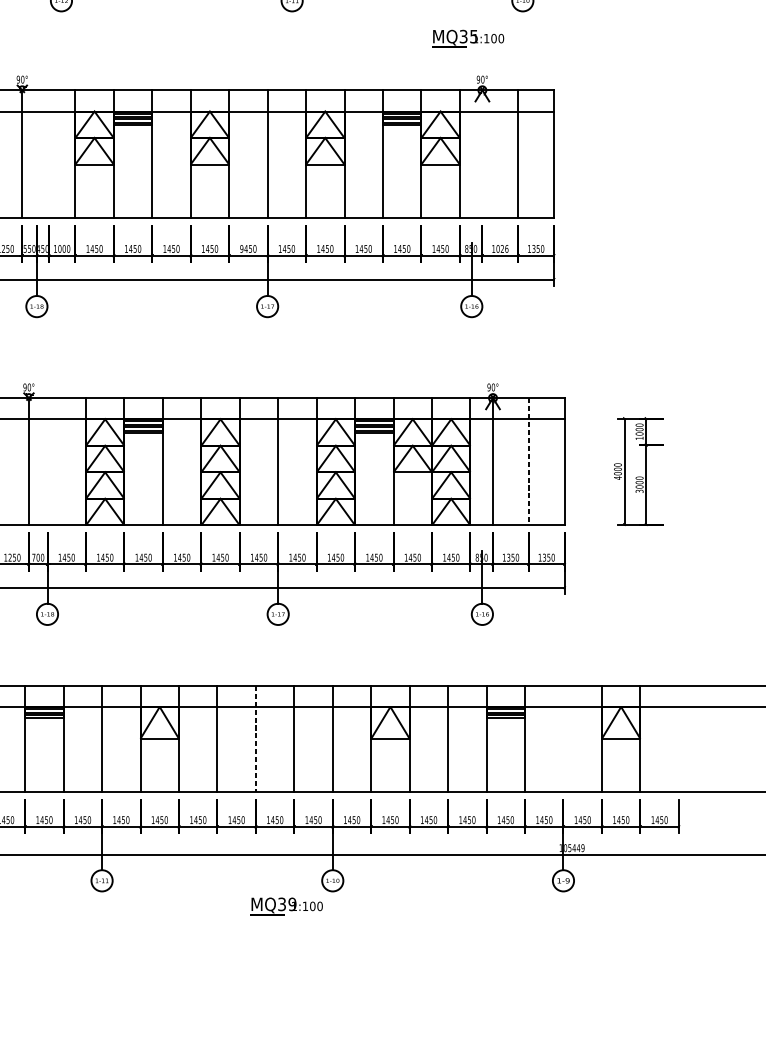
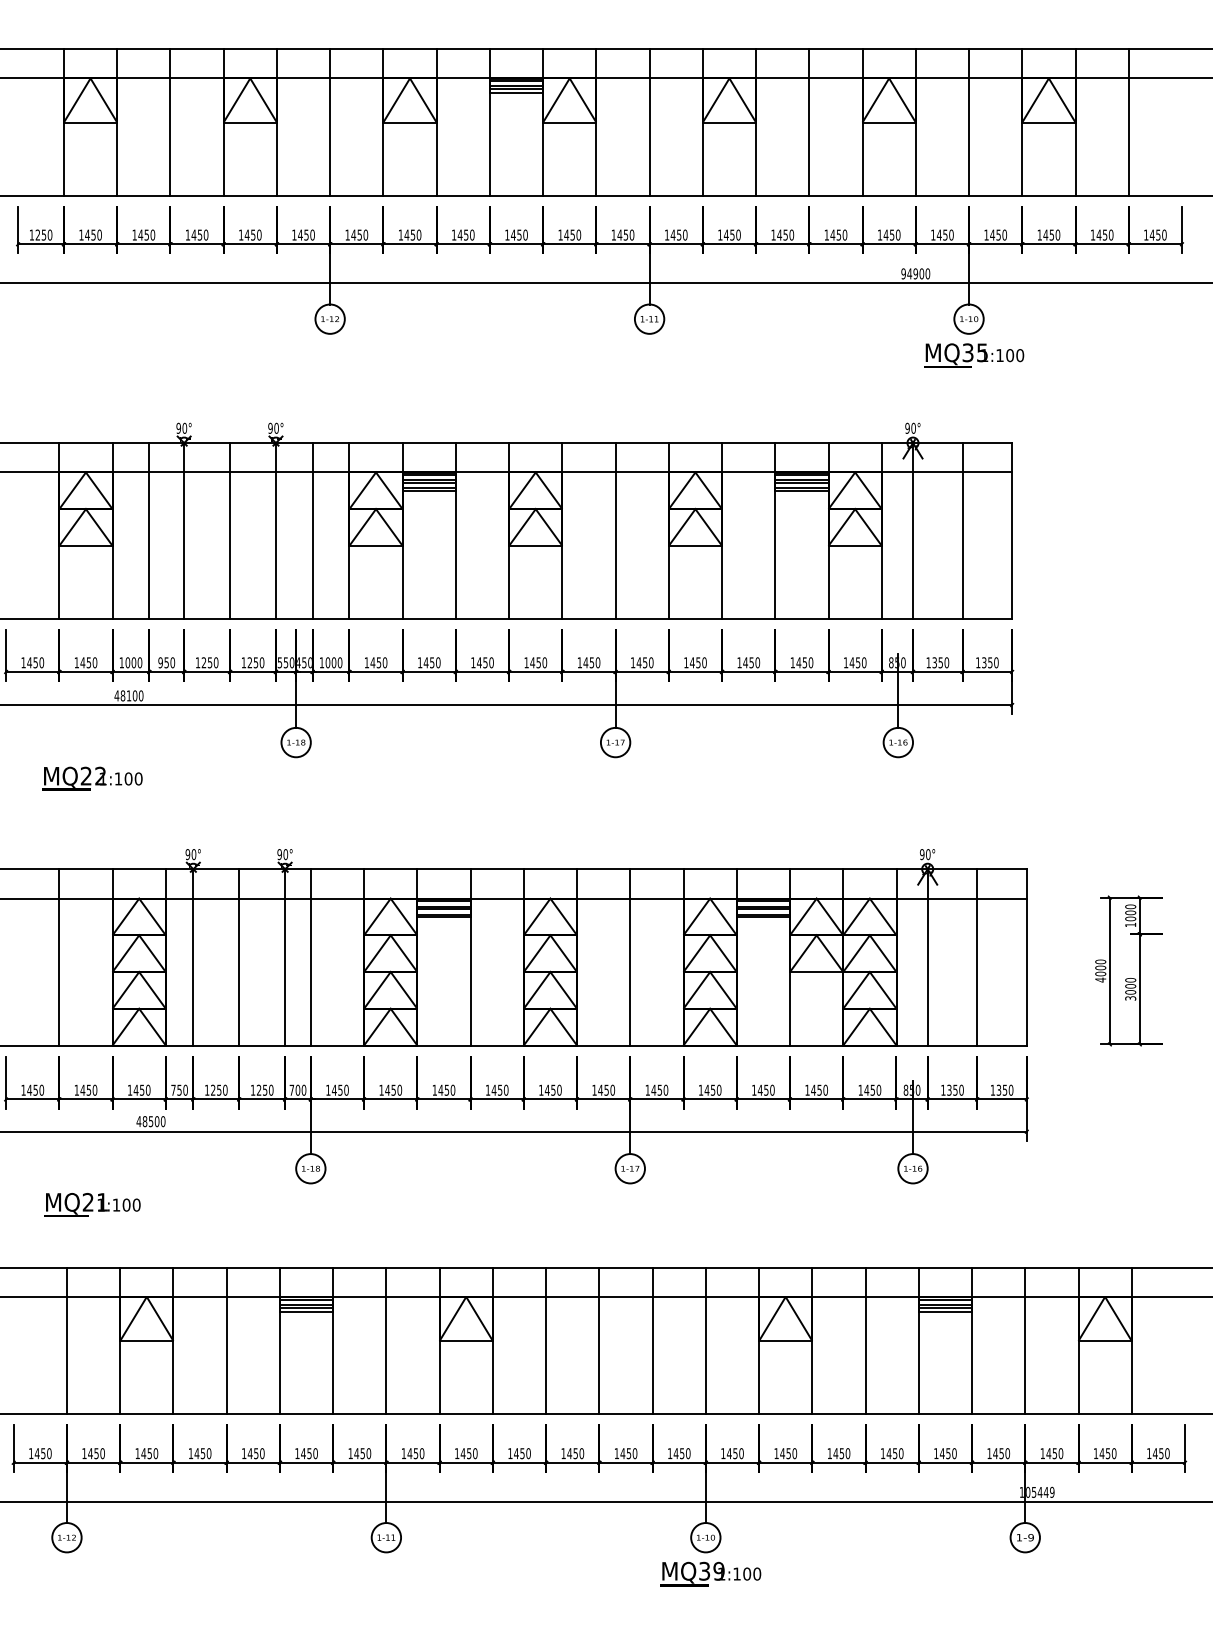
text: (468, 38) -> (974, 355), moved
line: (48, 154) -> (312, 531), added
line: (482, 154) -> (913, 531), added
text: (241, 248) -> (579, 662), 9450 -> 1450
text: (502, 248) -> (940, 662), 1026 -> 1350
line: (47, 461) -> (310, 957), added
line: (528, 461) -> (977, 957), dashed -> solid
line: (563, 738) -> (1025, 1340), added
line: (255, 739) -> (599, 1341), dashed -> solid
text: (286, 905) -> (710, 1573), moved

